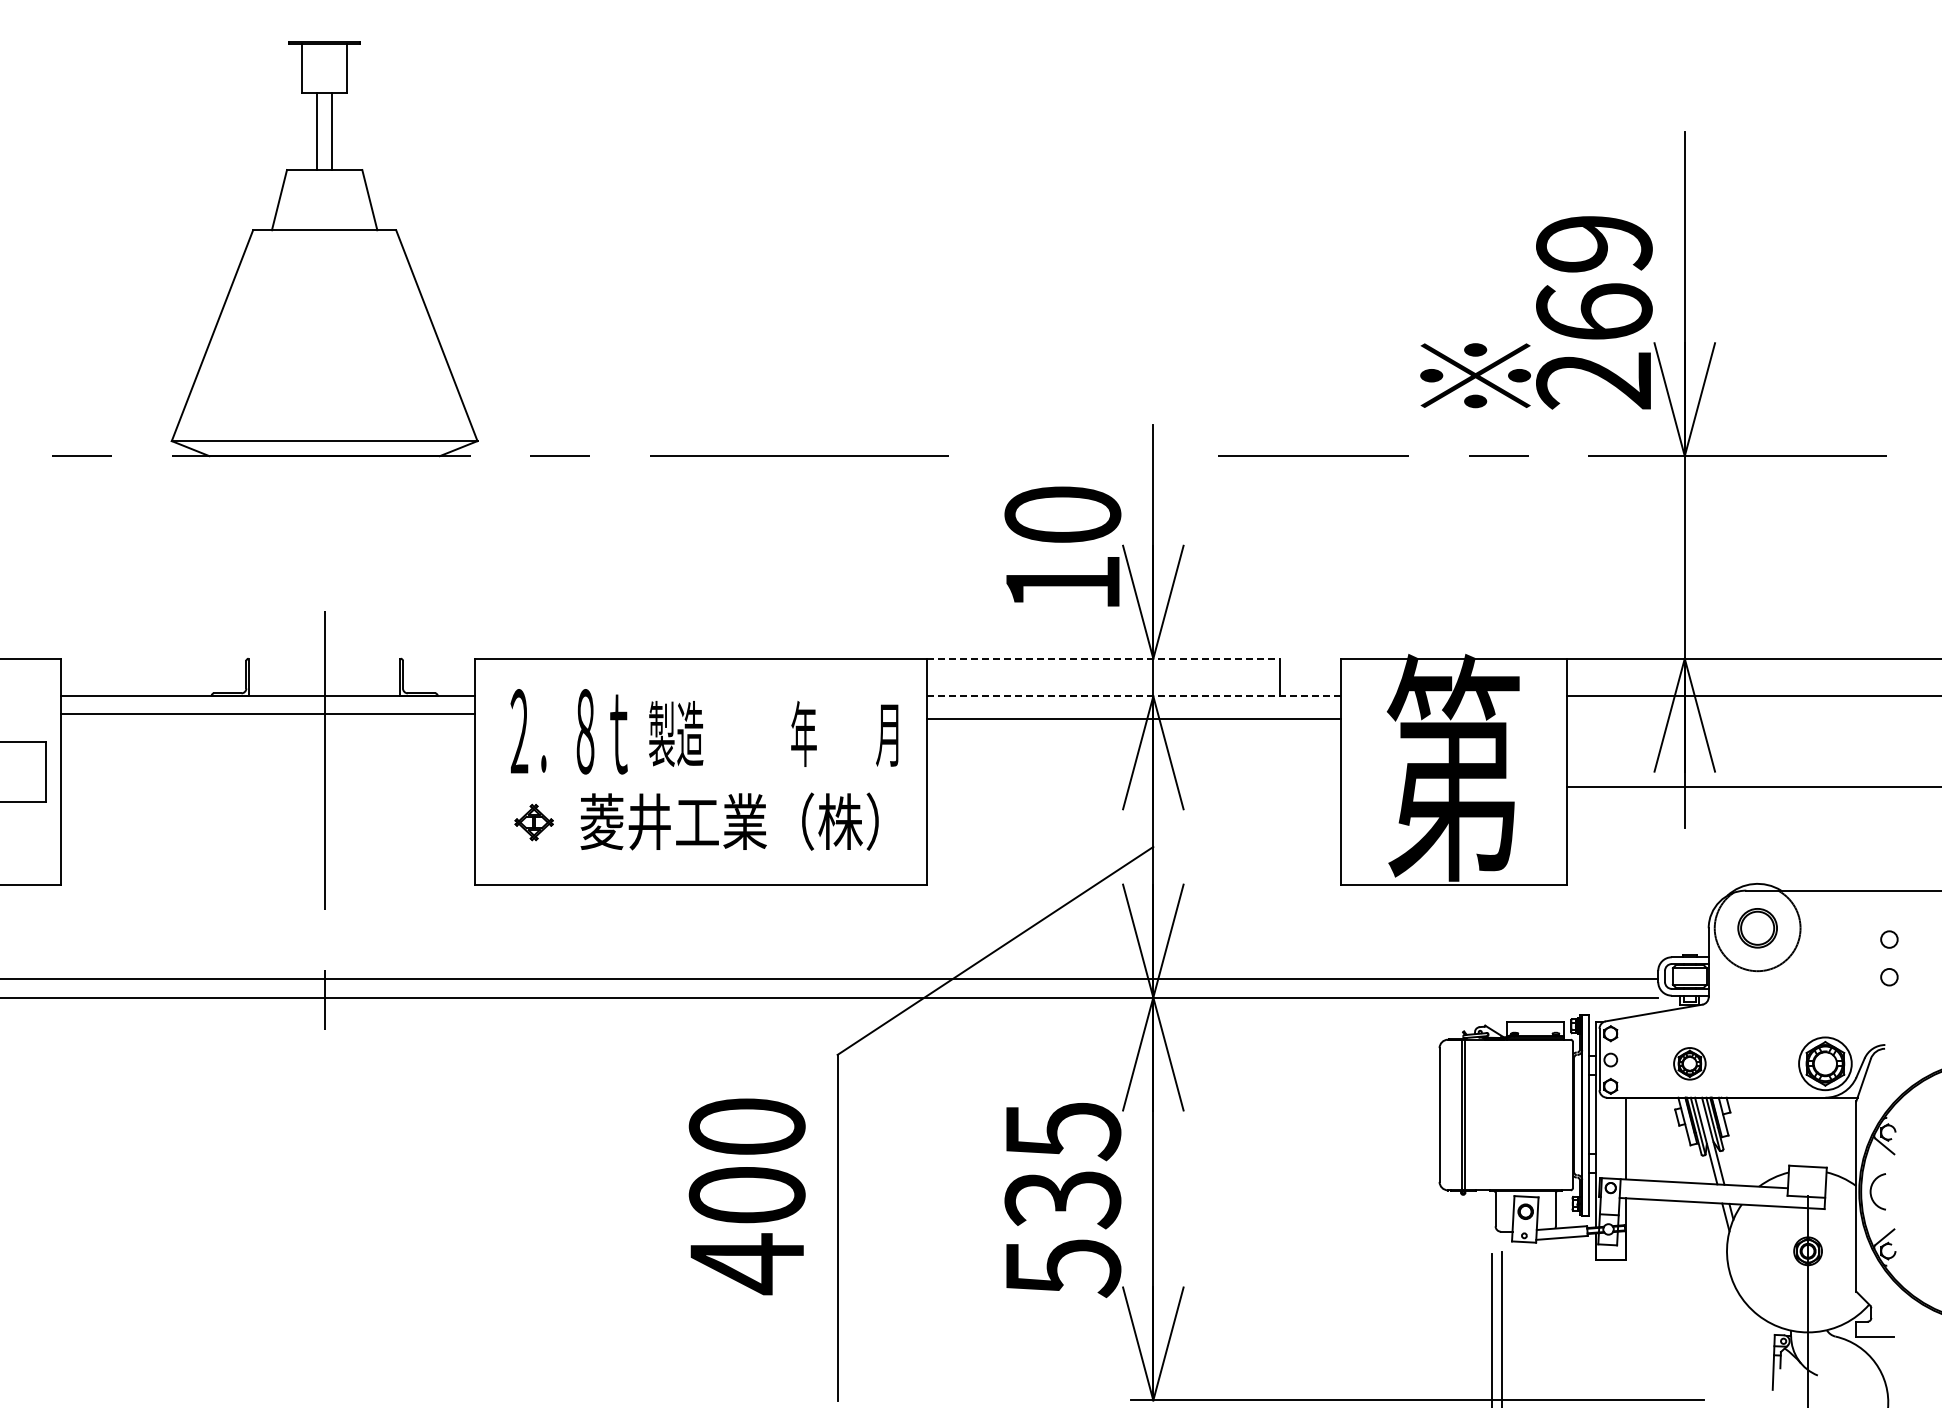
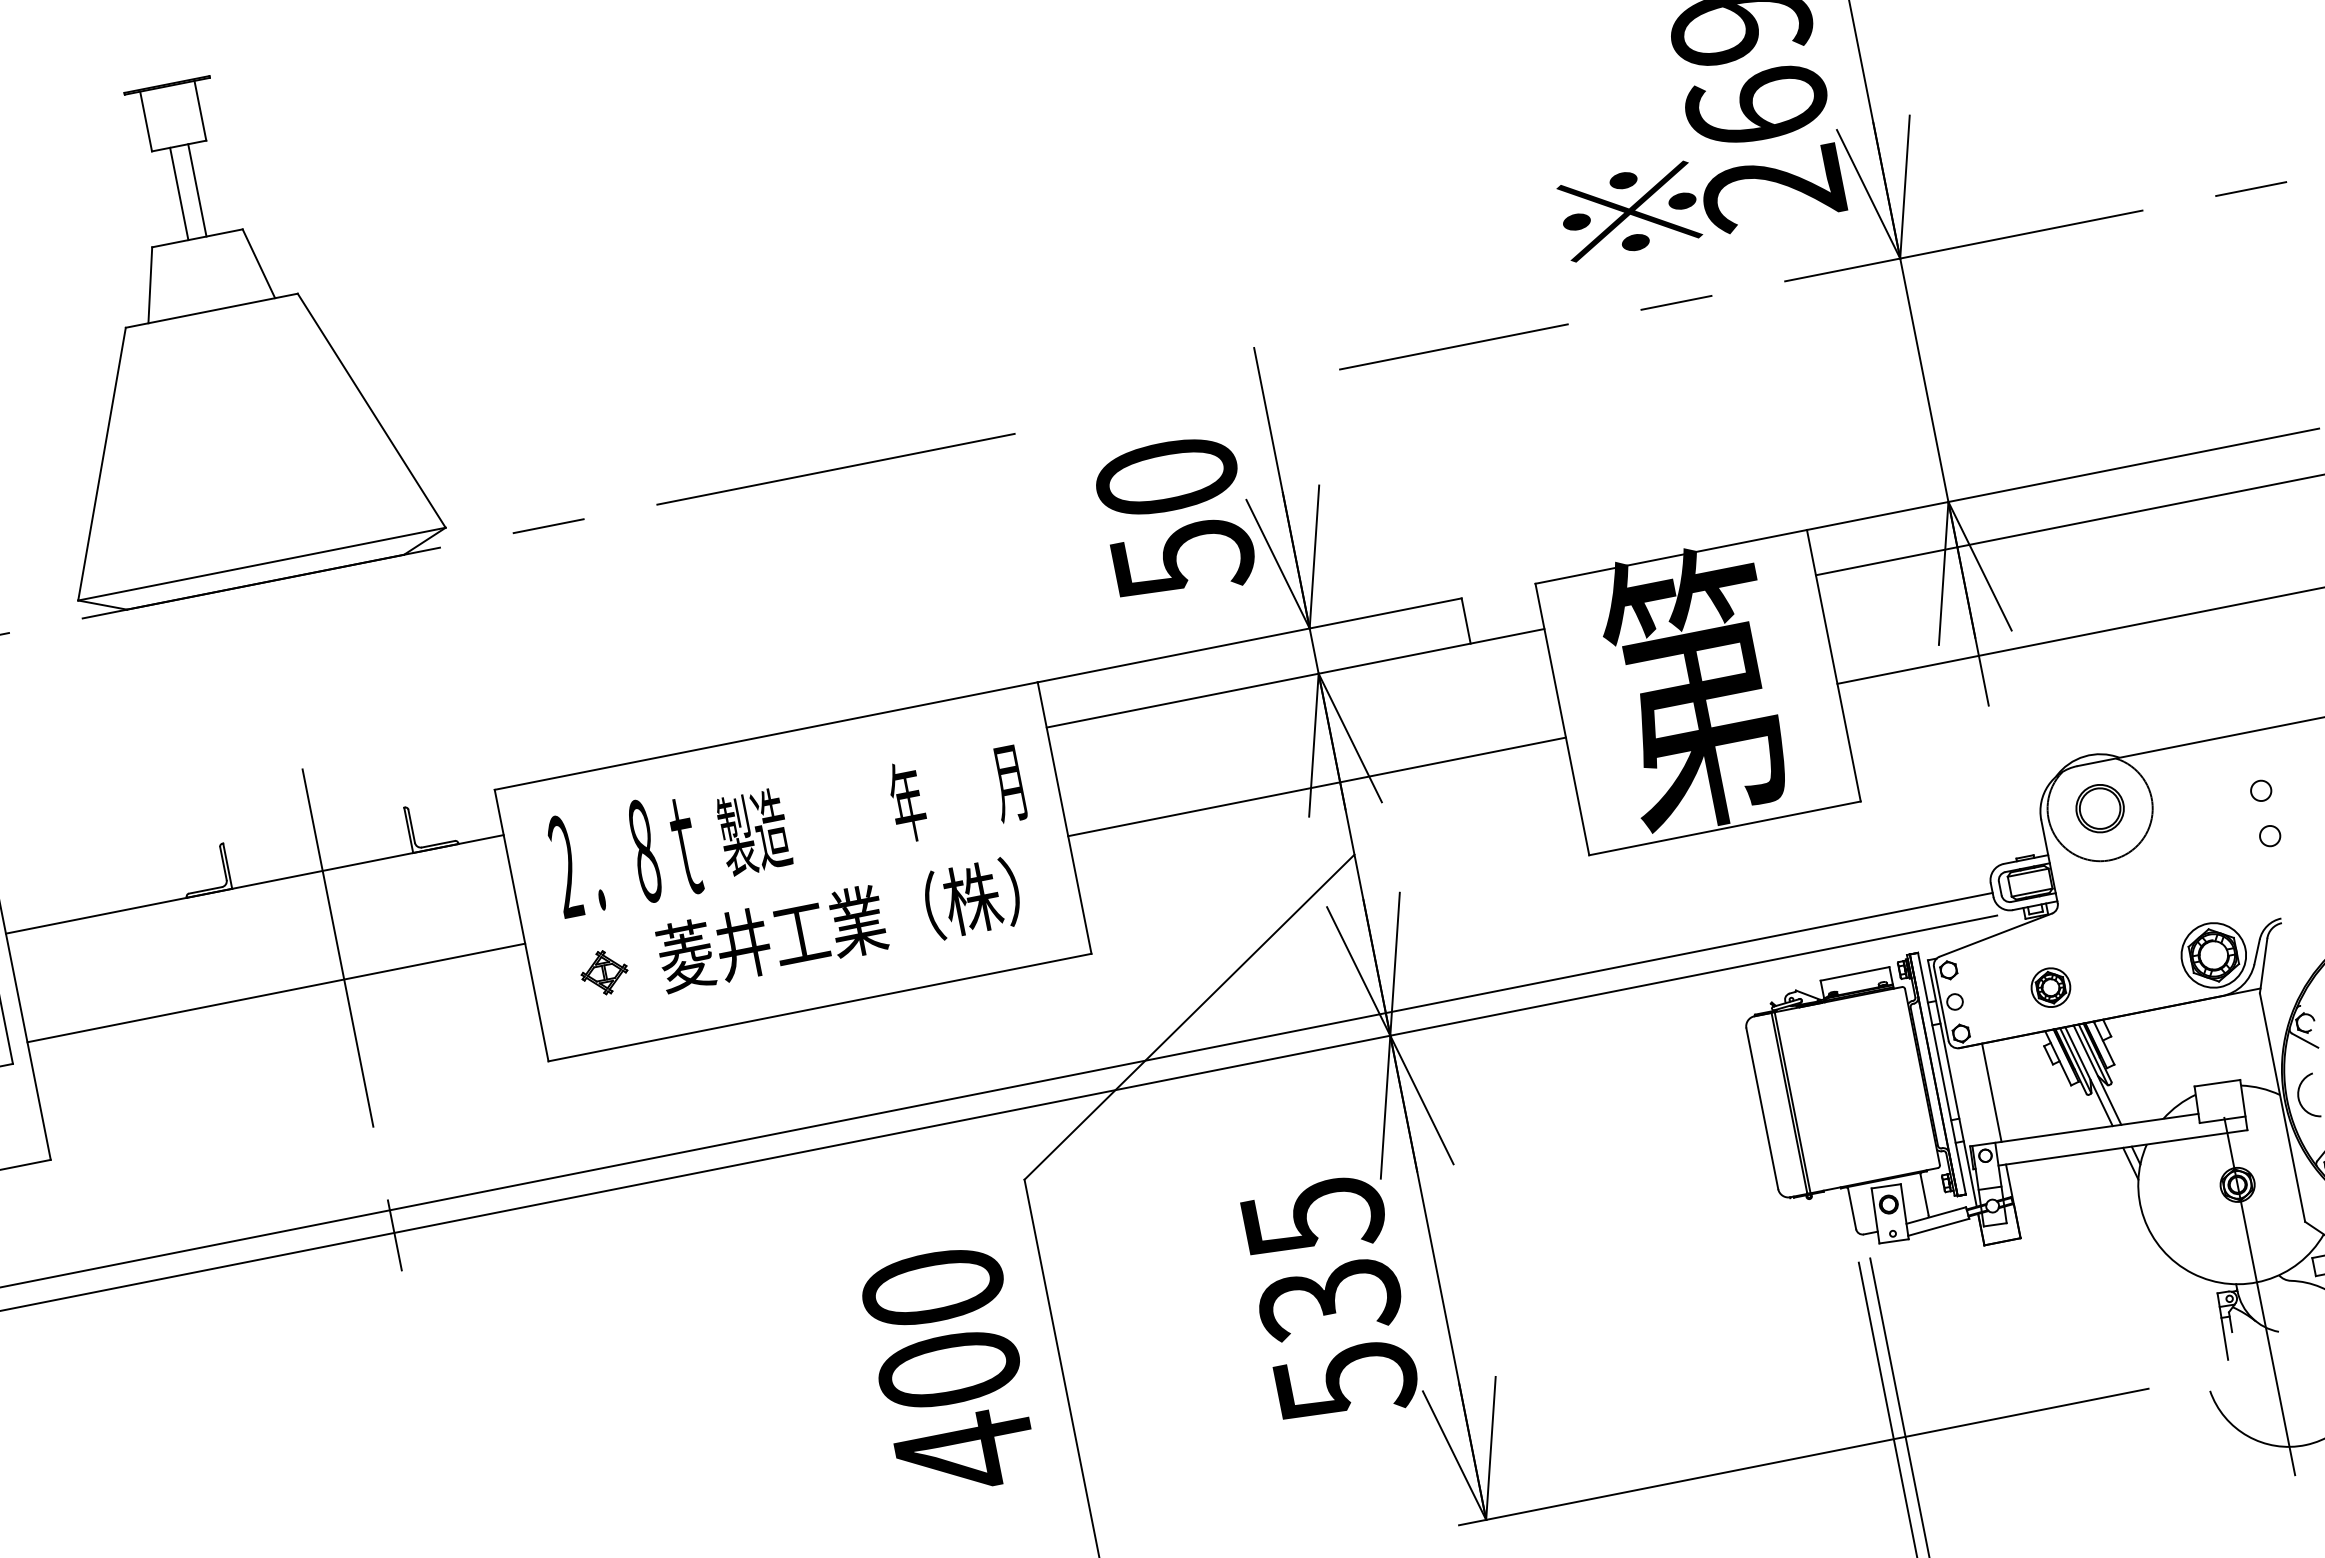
text: (1063, 584) -> (1184, 560), 10 -> 50
line: (1103, 658) -> (1249, 640), dashed -> solid
line: (1134, 696) -> (1296, 678), dashed -> solid
line: (268, 713) -> (276, 992), moved
line: (1134, 718) -> (1317, 786), moved

